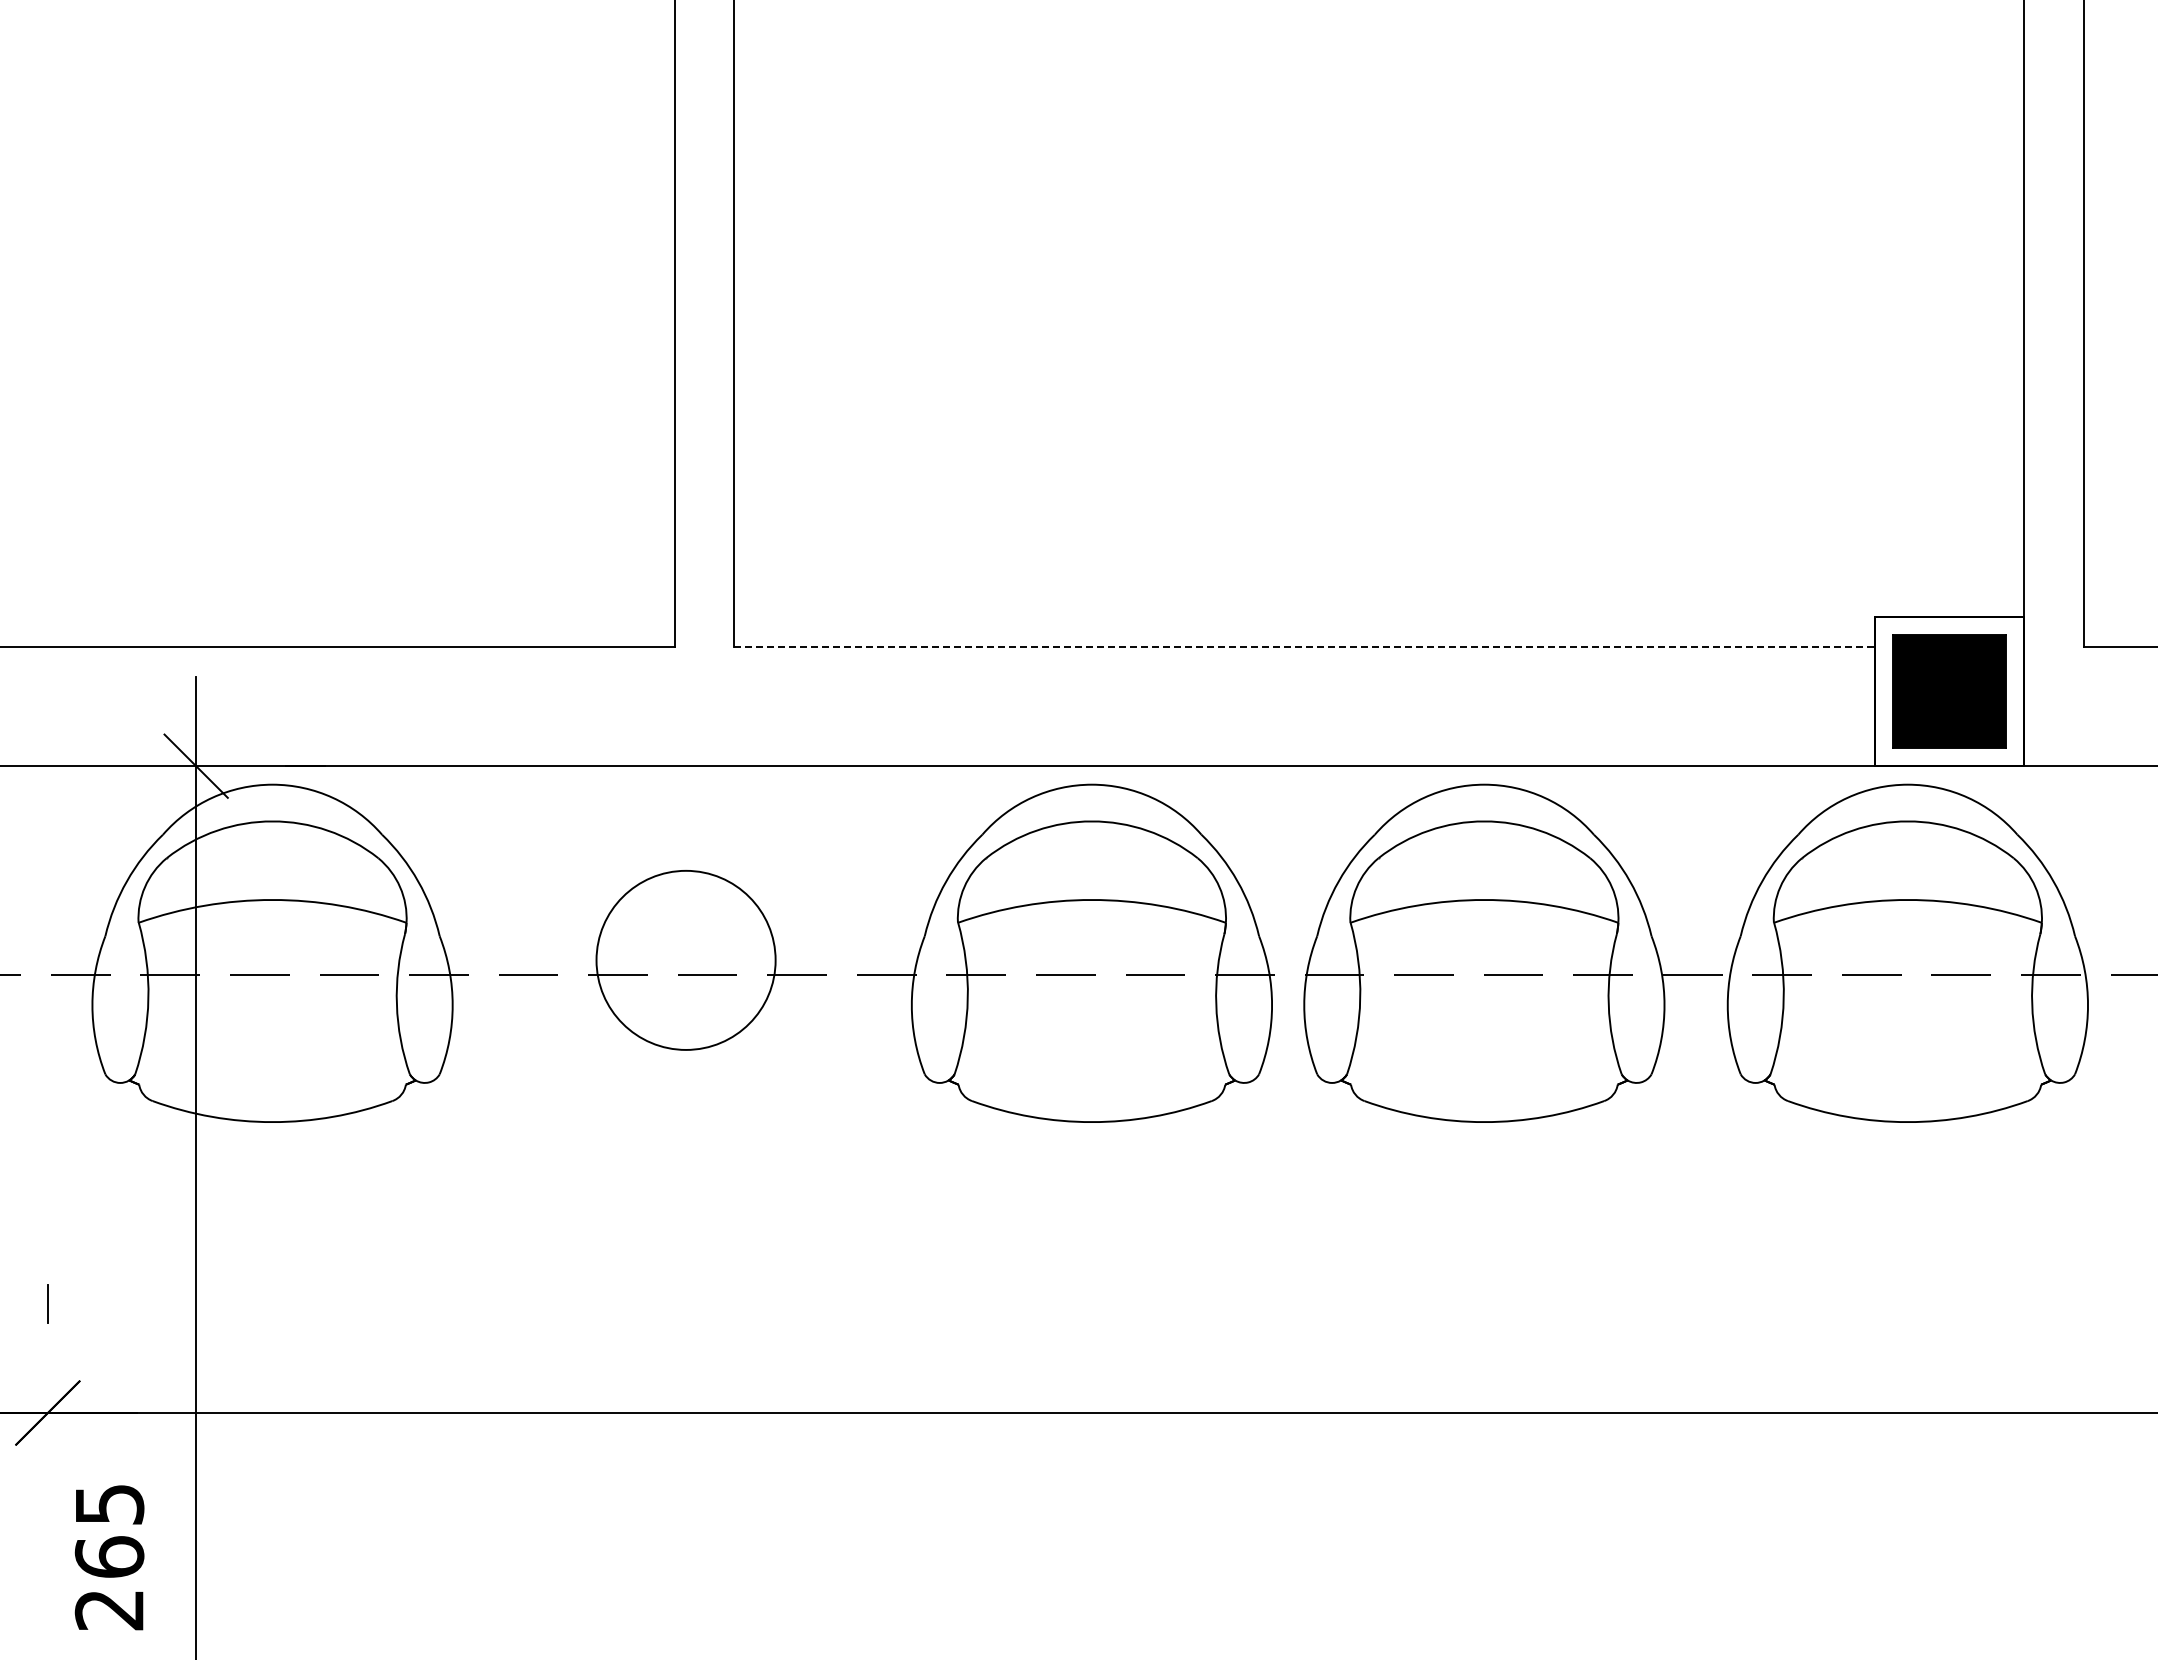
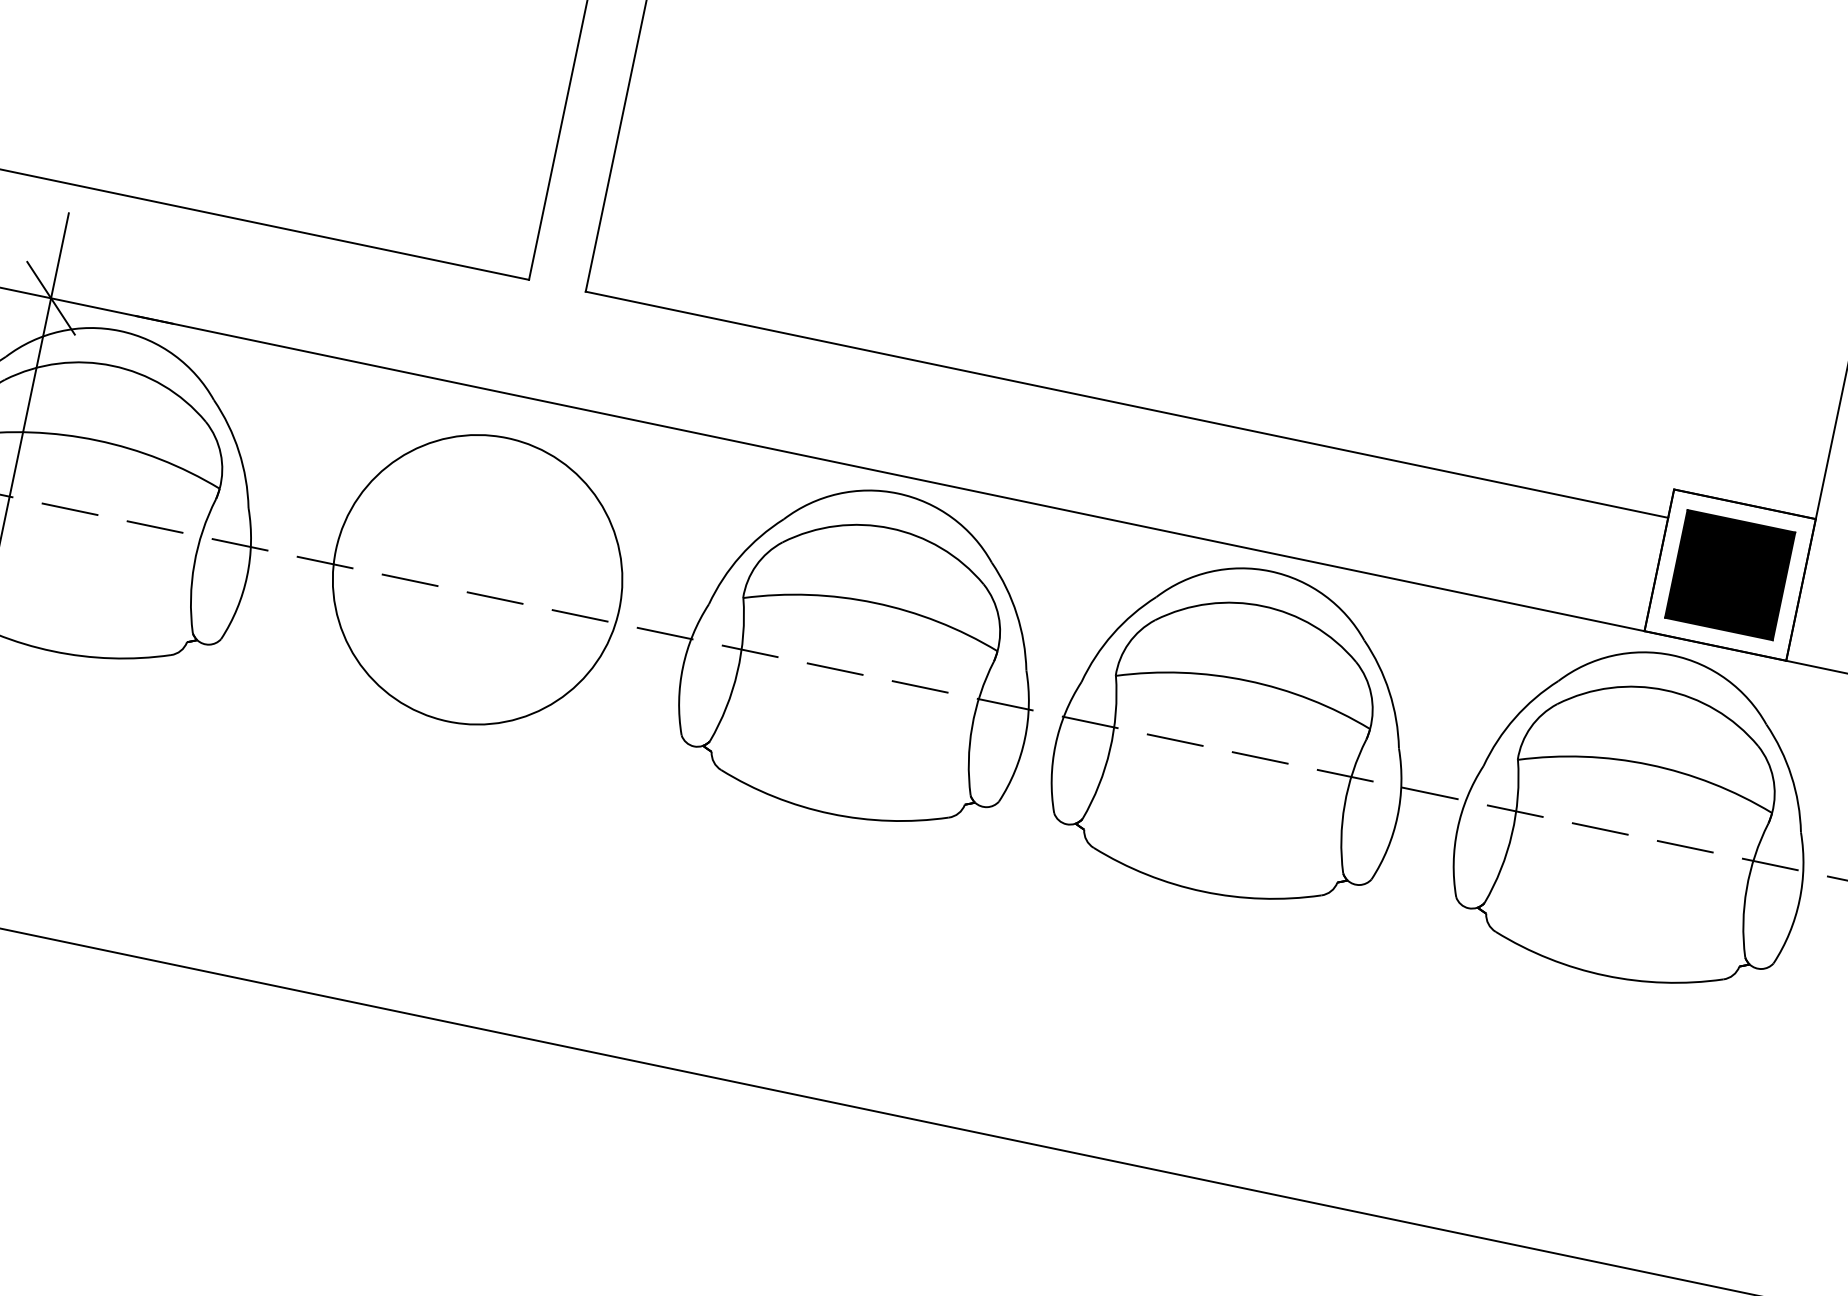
line: (1305, 646) -> (1127, 404), dashed -> solid
circle: (685, 960) -> (477, 579), size x1.67

